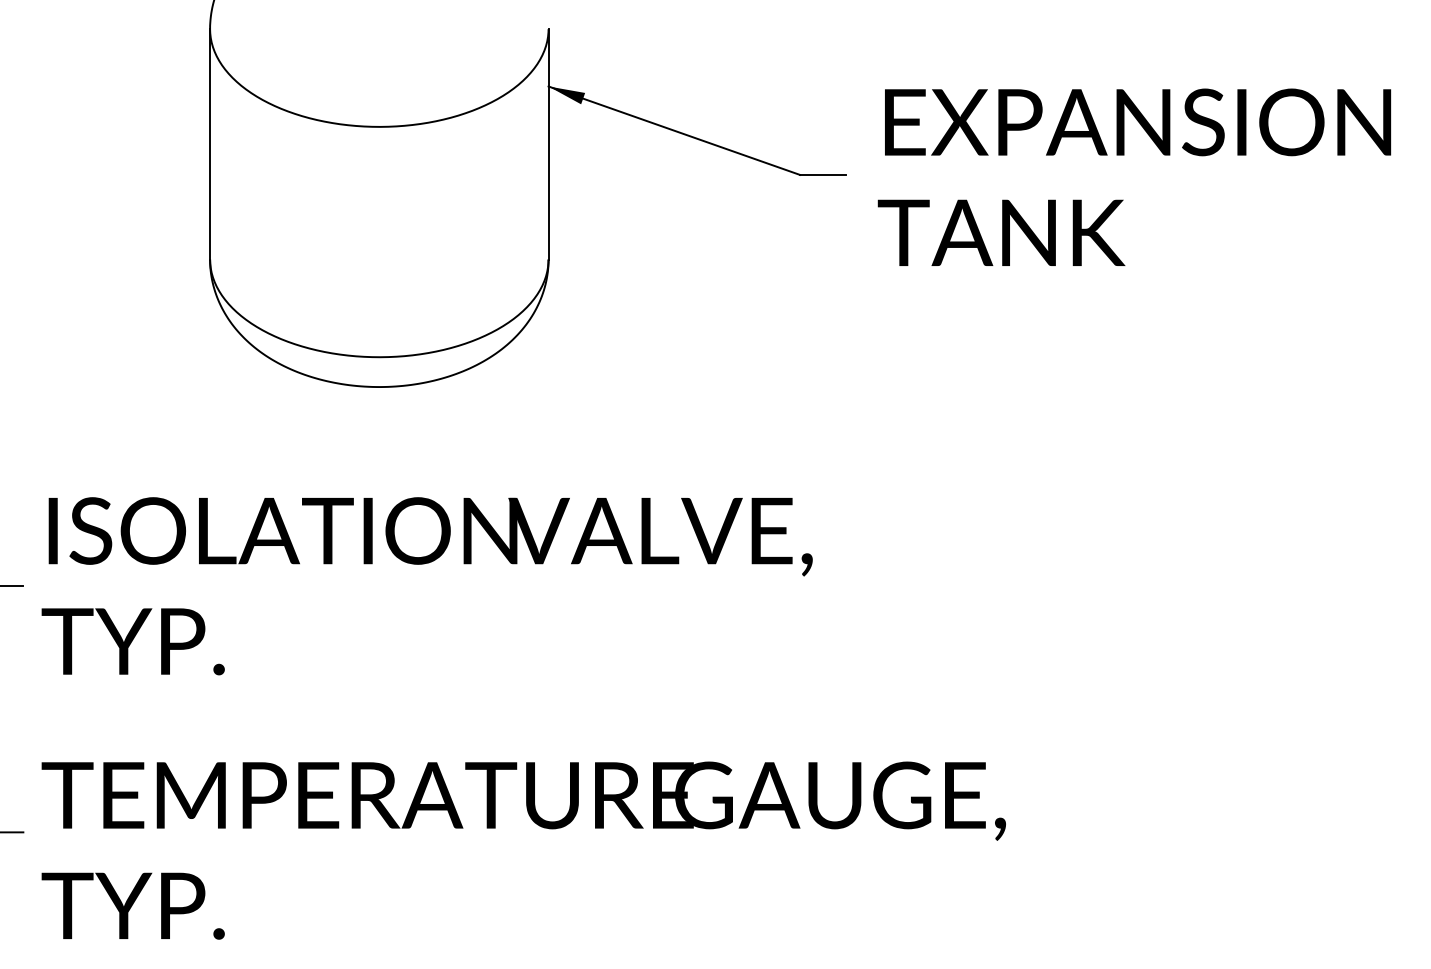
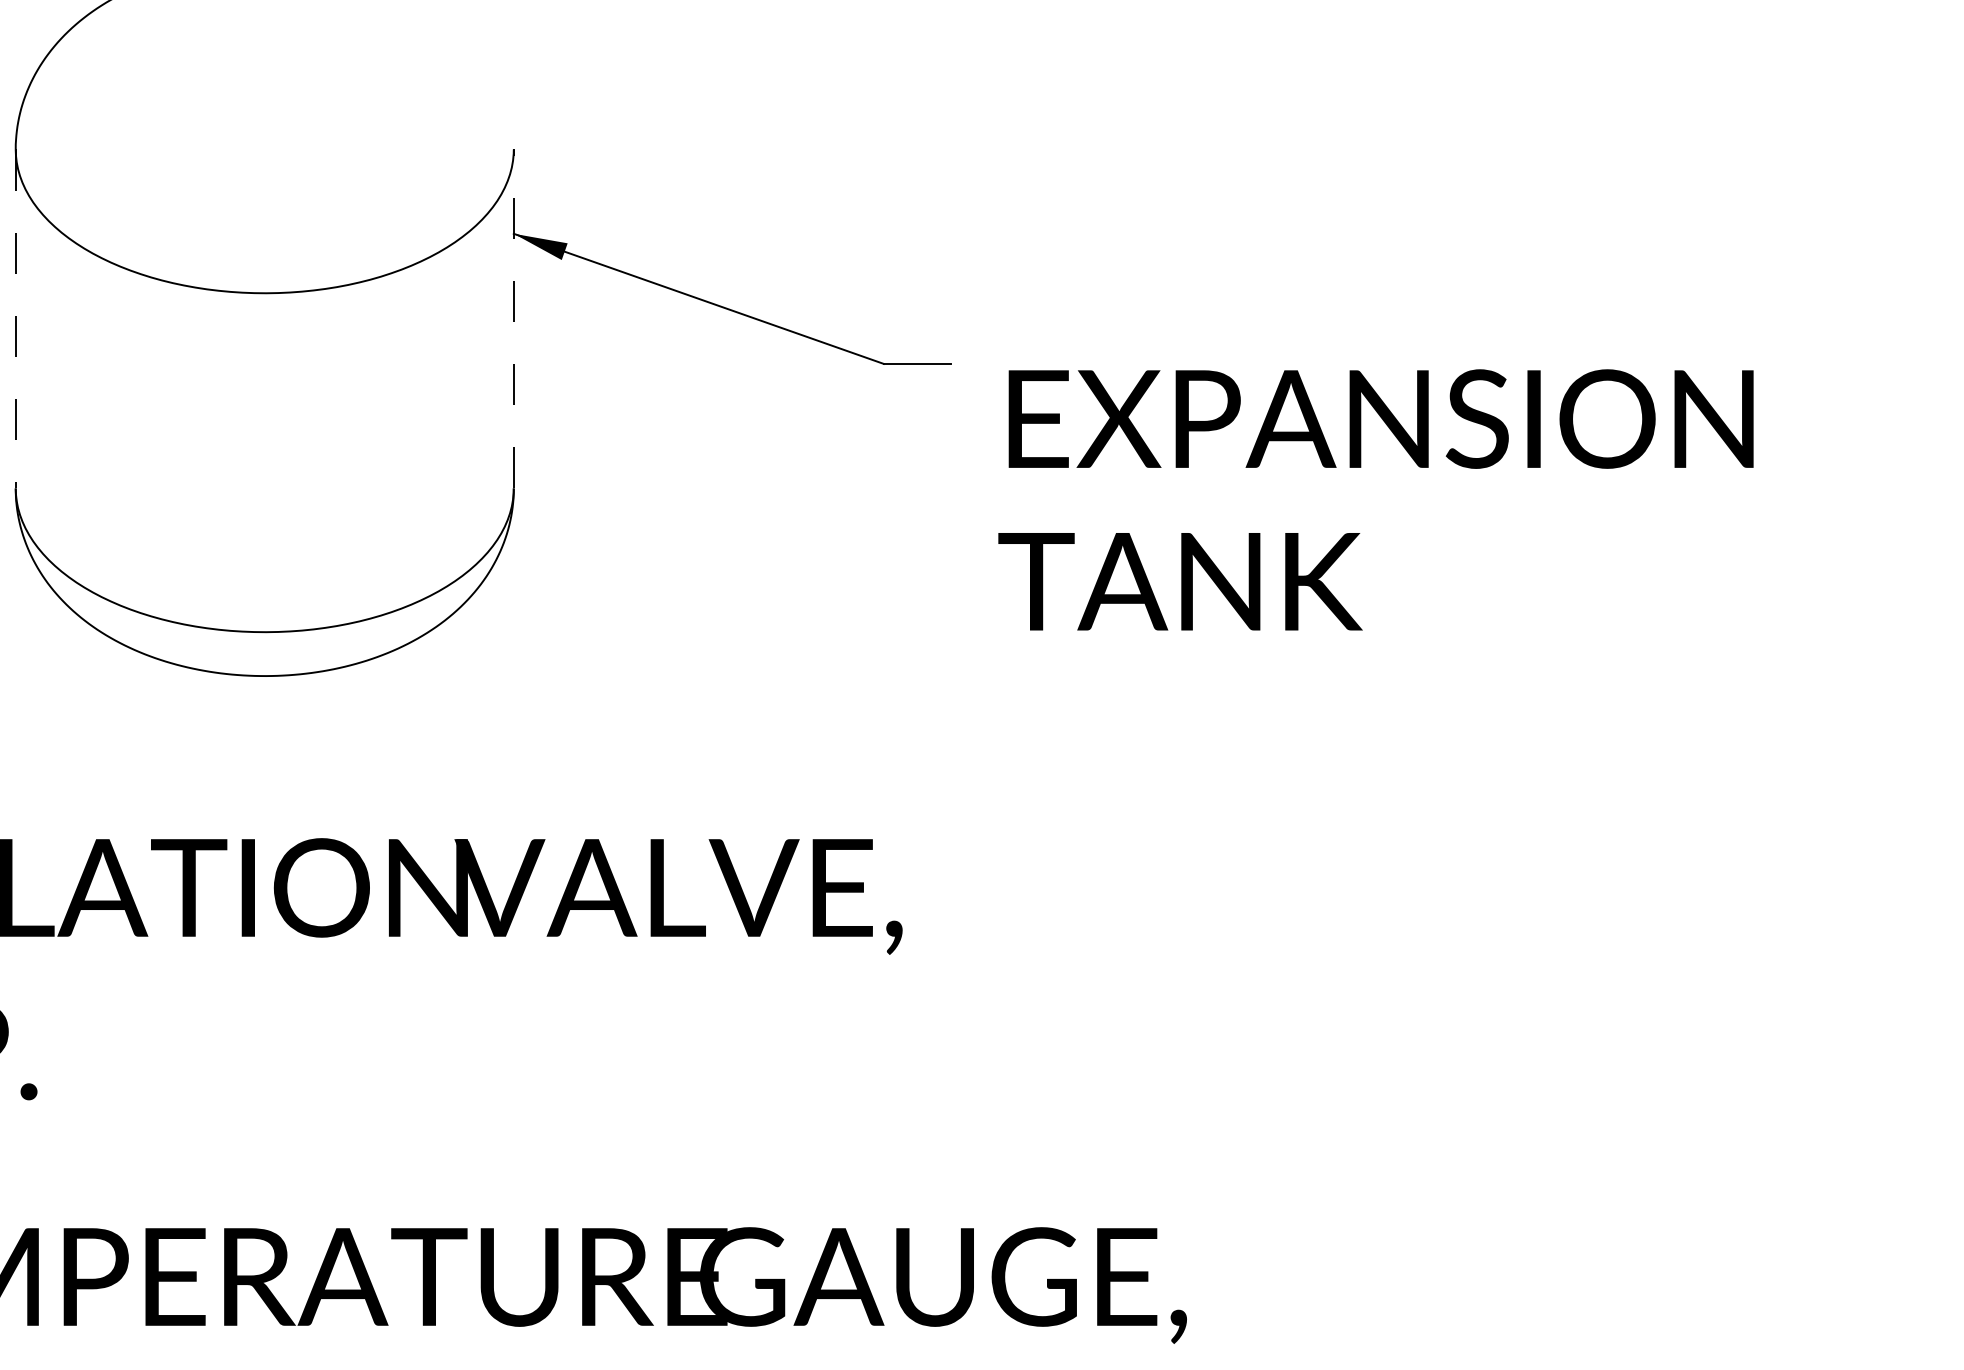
line: (548, 143) -> (513, 317), solid -> dashed
line: (210, 144) -> (16, 319), solid -> dashed
text: (1134, 176) -> (1376, 498), moved

